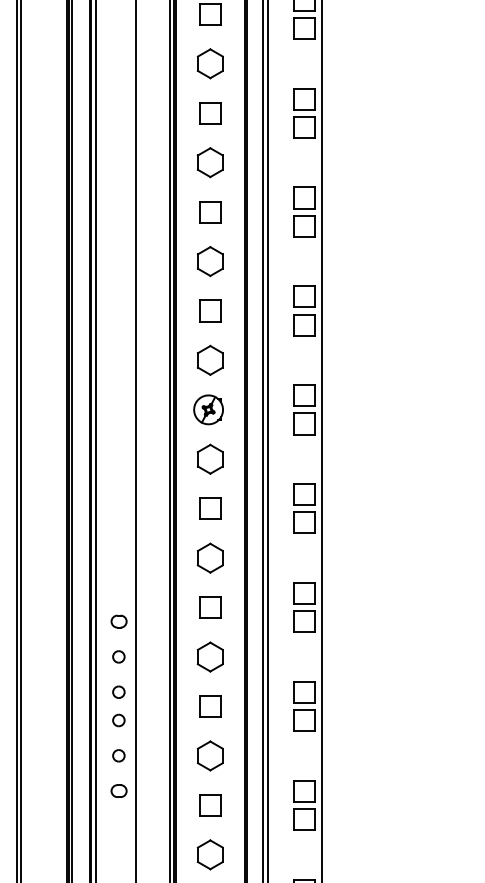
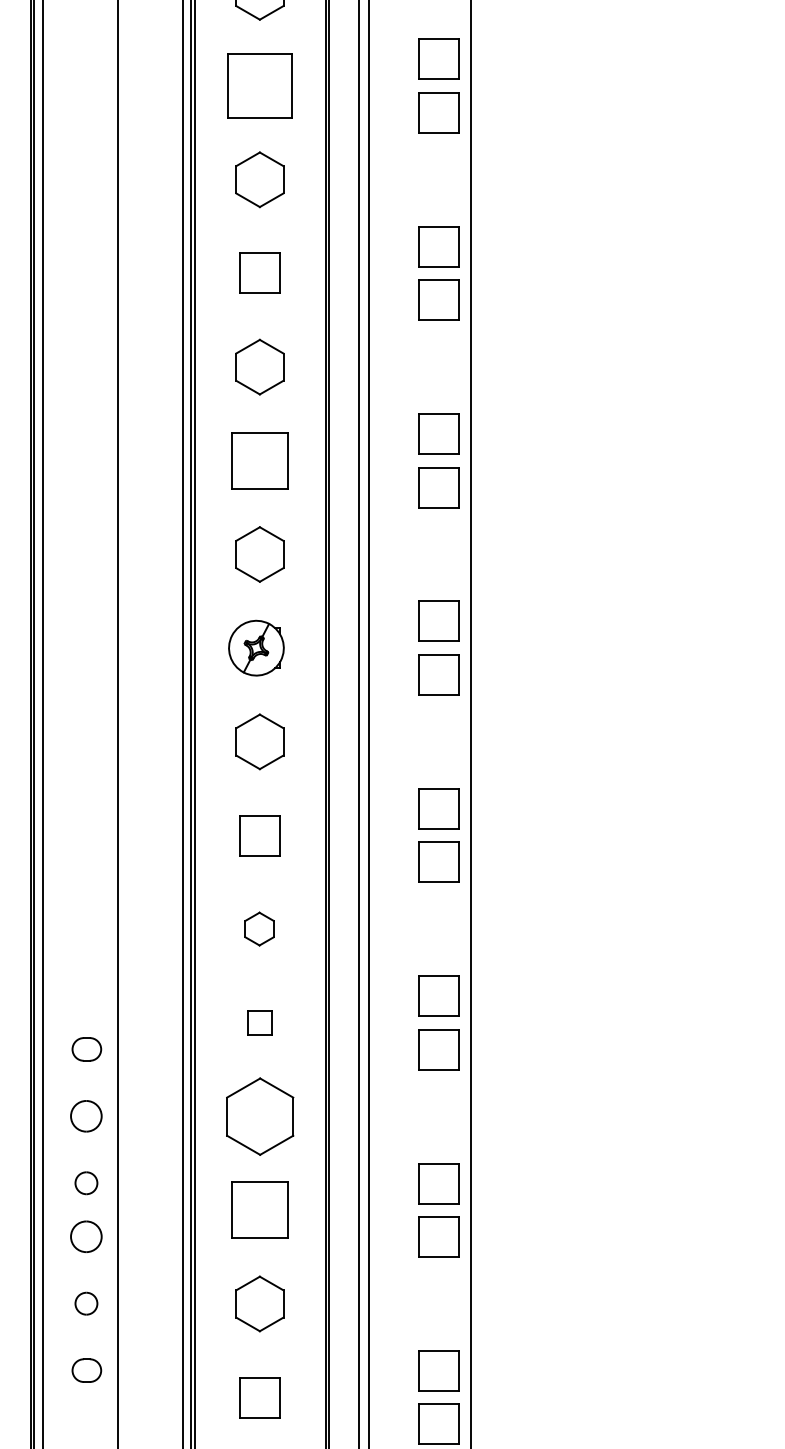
part: (210, 113) -> (260, 86), size x1.6
part: (210, 310) -> (260, 459), size x1.4
part: (209, 557) -> (258, 927), size x0.6
part: (210, 607) -> (260, 1022), size x0.6
part: (118, 656) -> (85, 1115), size x1.4
part: (209, 656) -> (258, 1115), size x1.4
part: (210, 706) -> (260, 1210), size x1.4
part: (118, 720) -> (85, 1236), size x1.4

